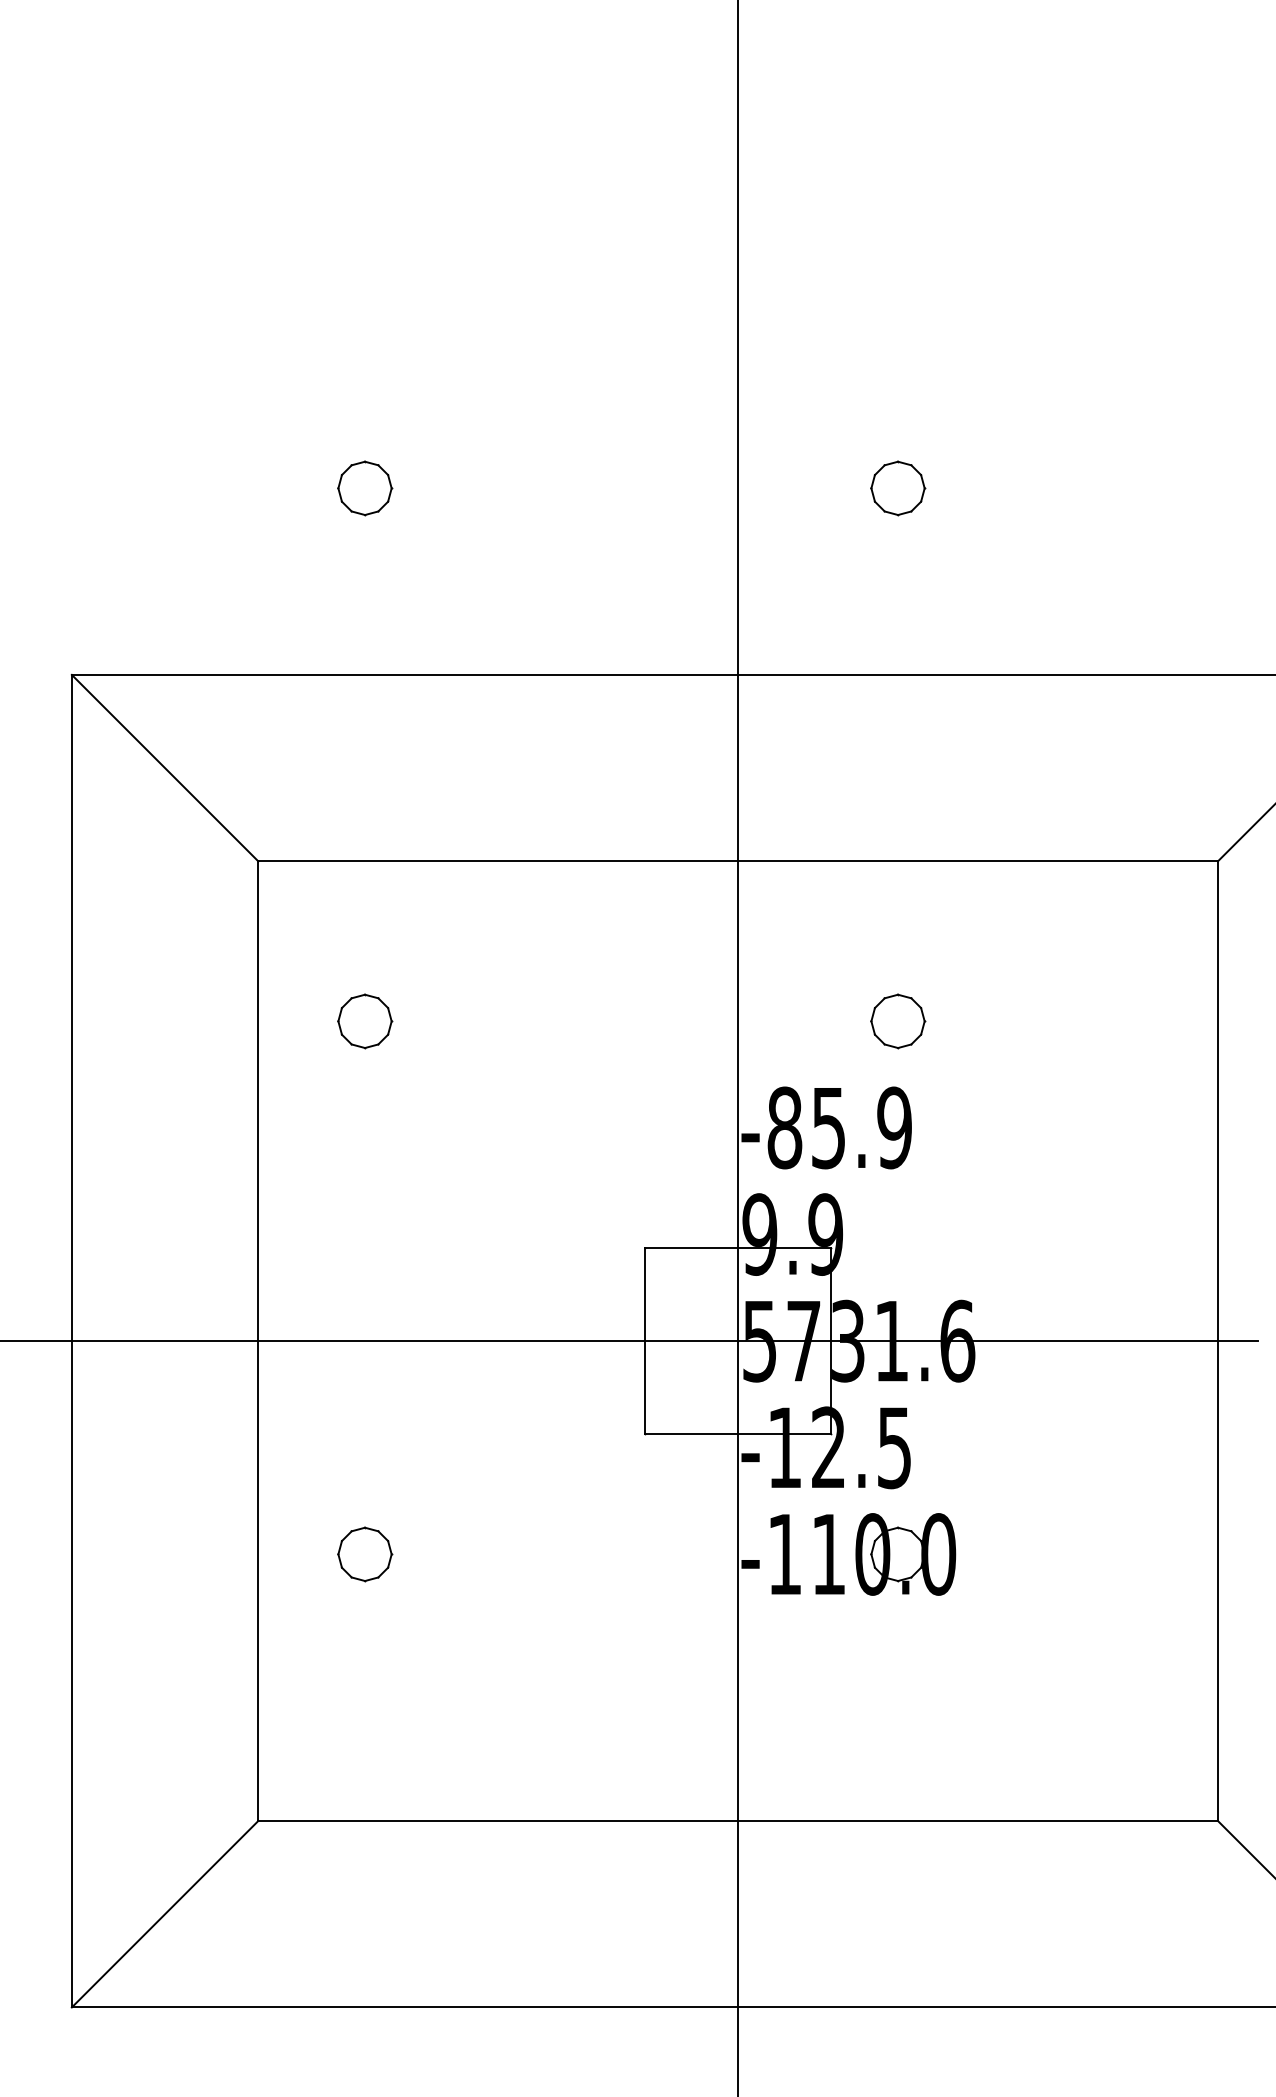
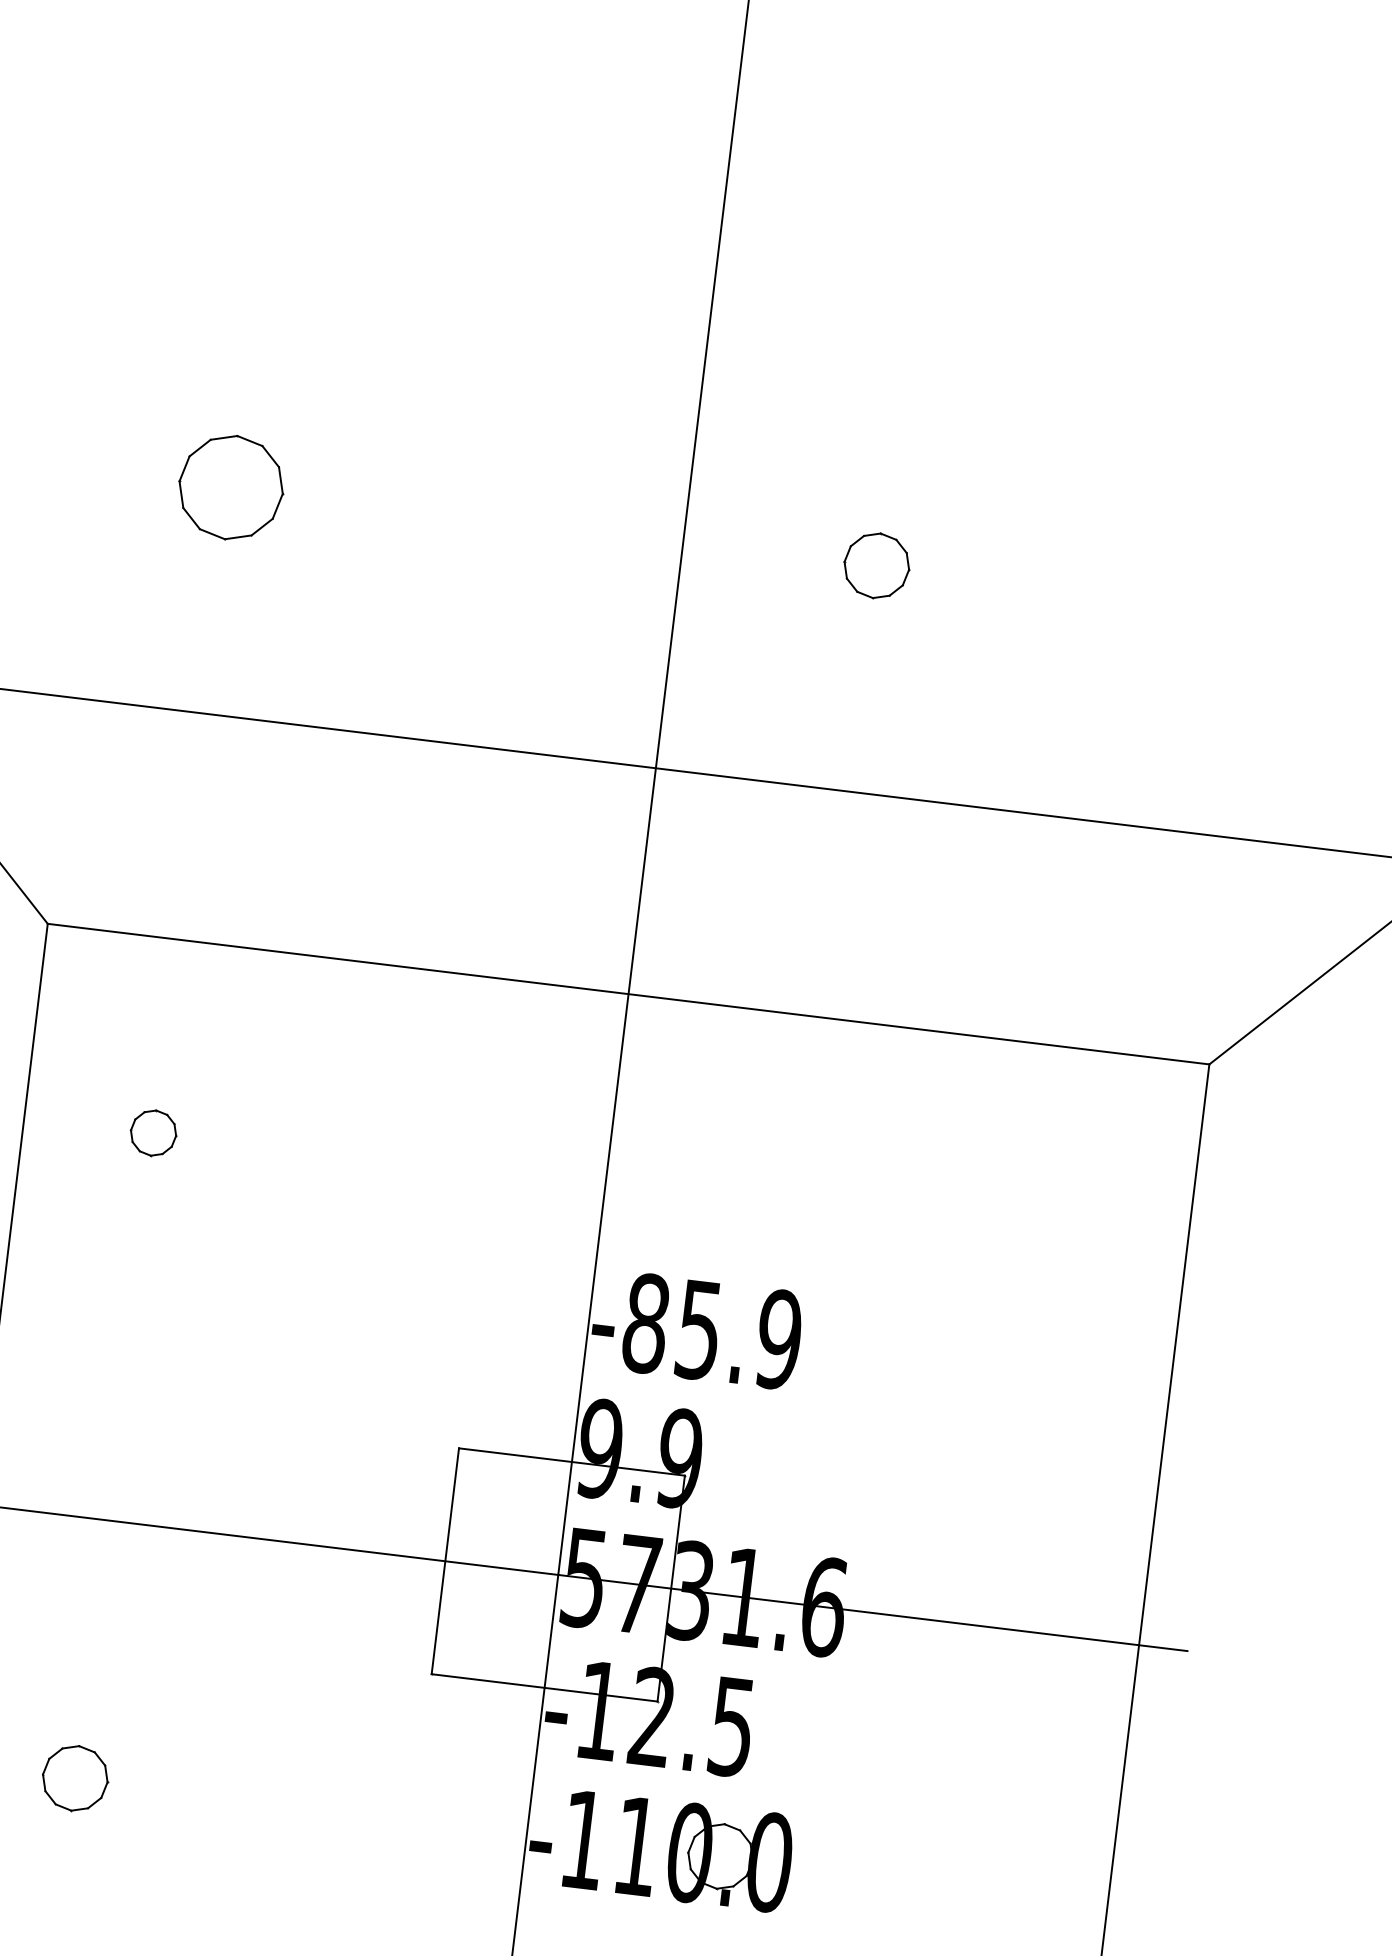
part: (365, 488) -> (232, 487), size x1.6
part: (365, 1021) -> (153, 1133), size x0.7
part: (898, 1021) -> (799, 1211), removed

